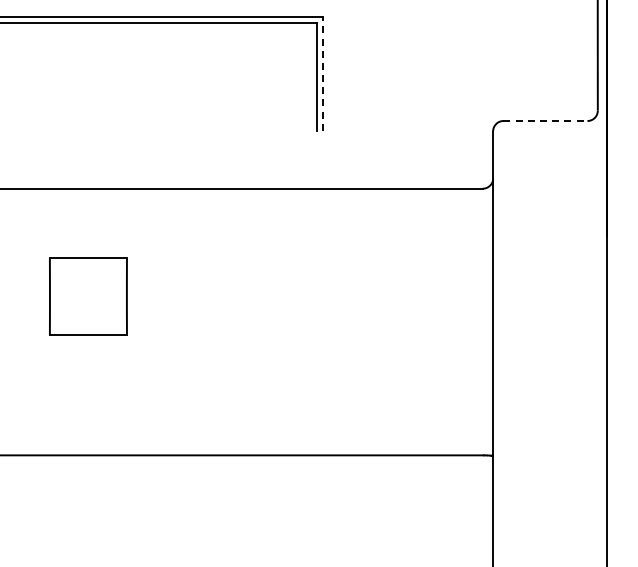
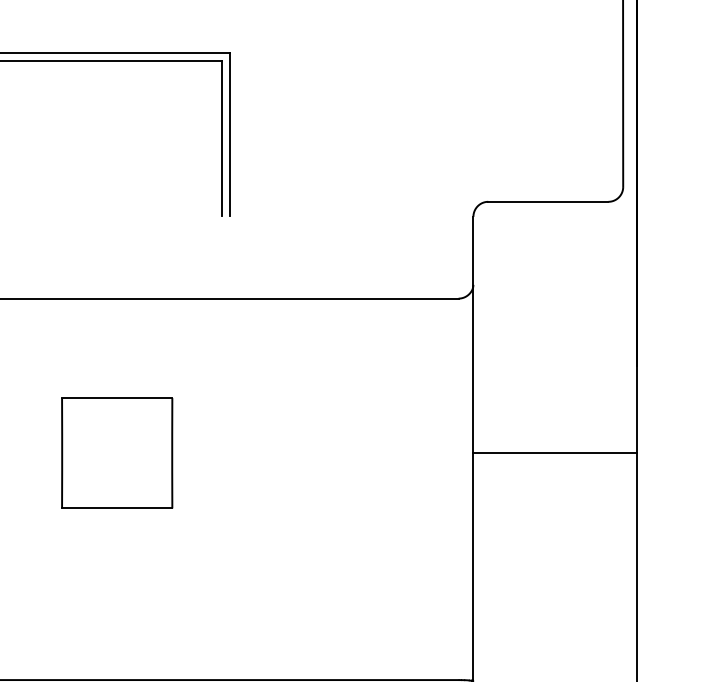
line: (322, 74) -> (229, 135), dashed -> solid
line: (545, 121) -> (548, 202), dashed -> solid
part: (243, 296) -> (116, 452), added
line: (550, 296) -> (555, 452), added

